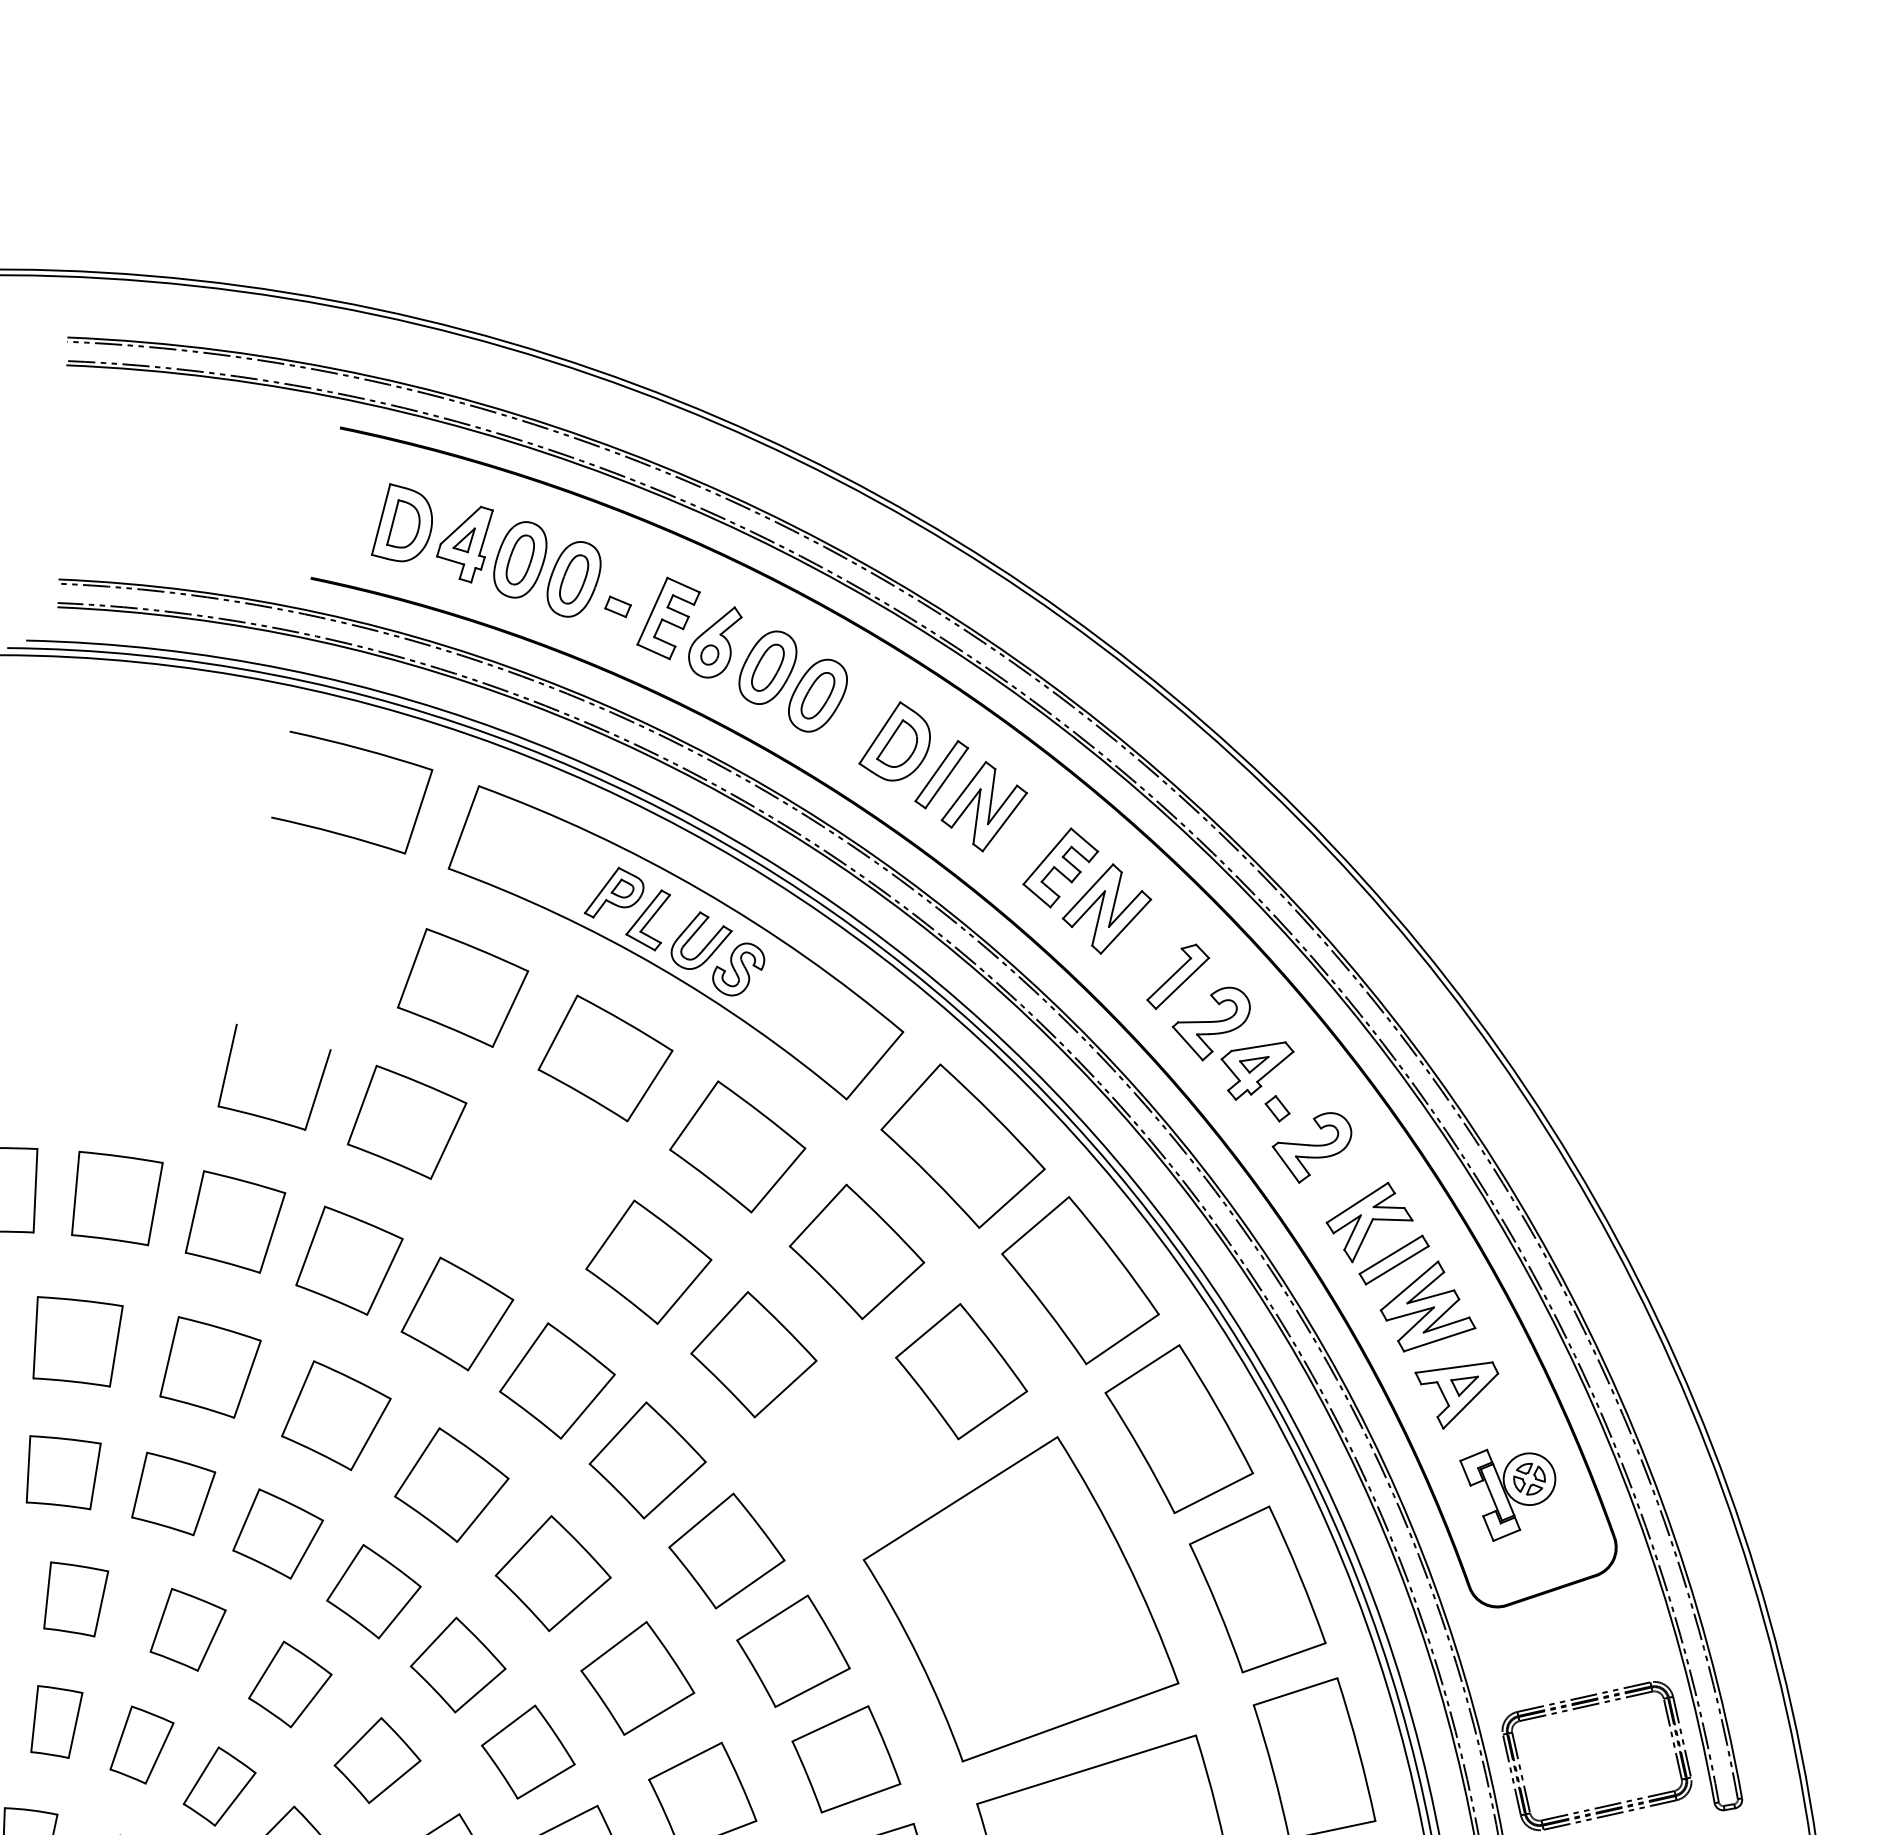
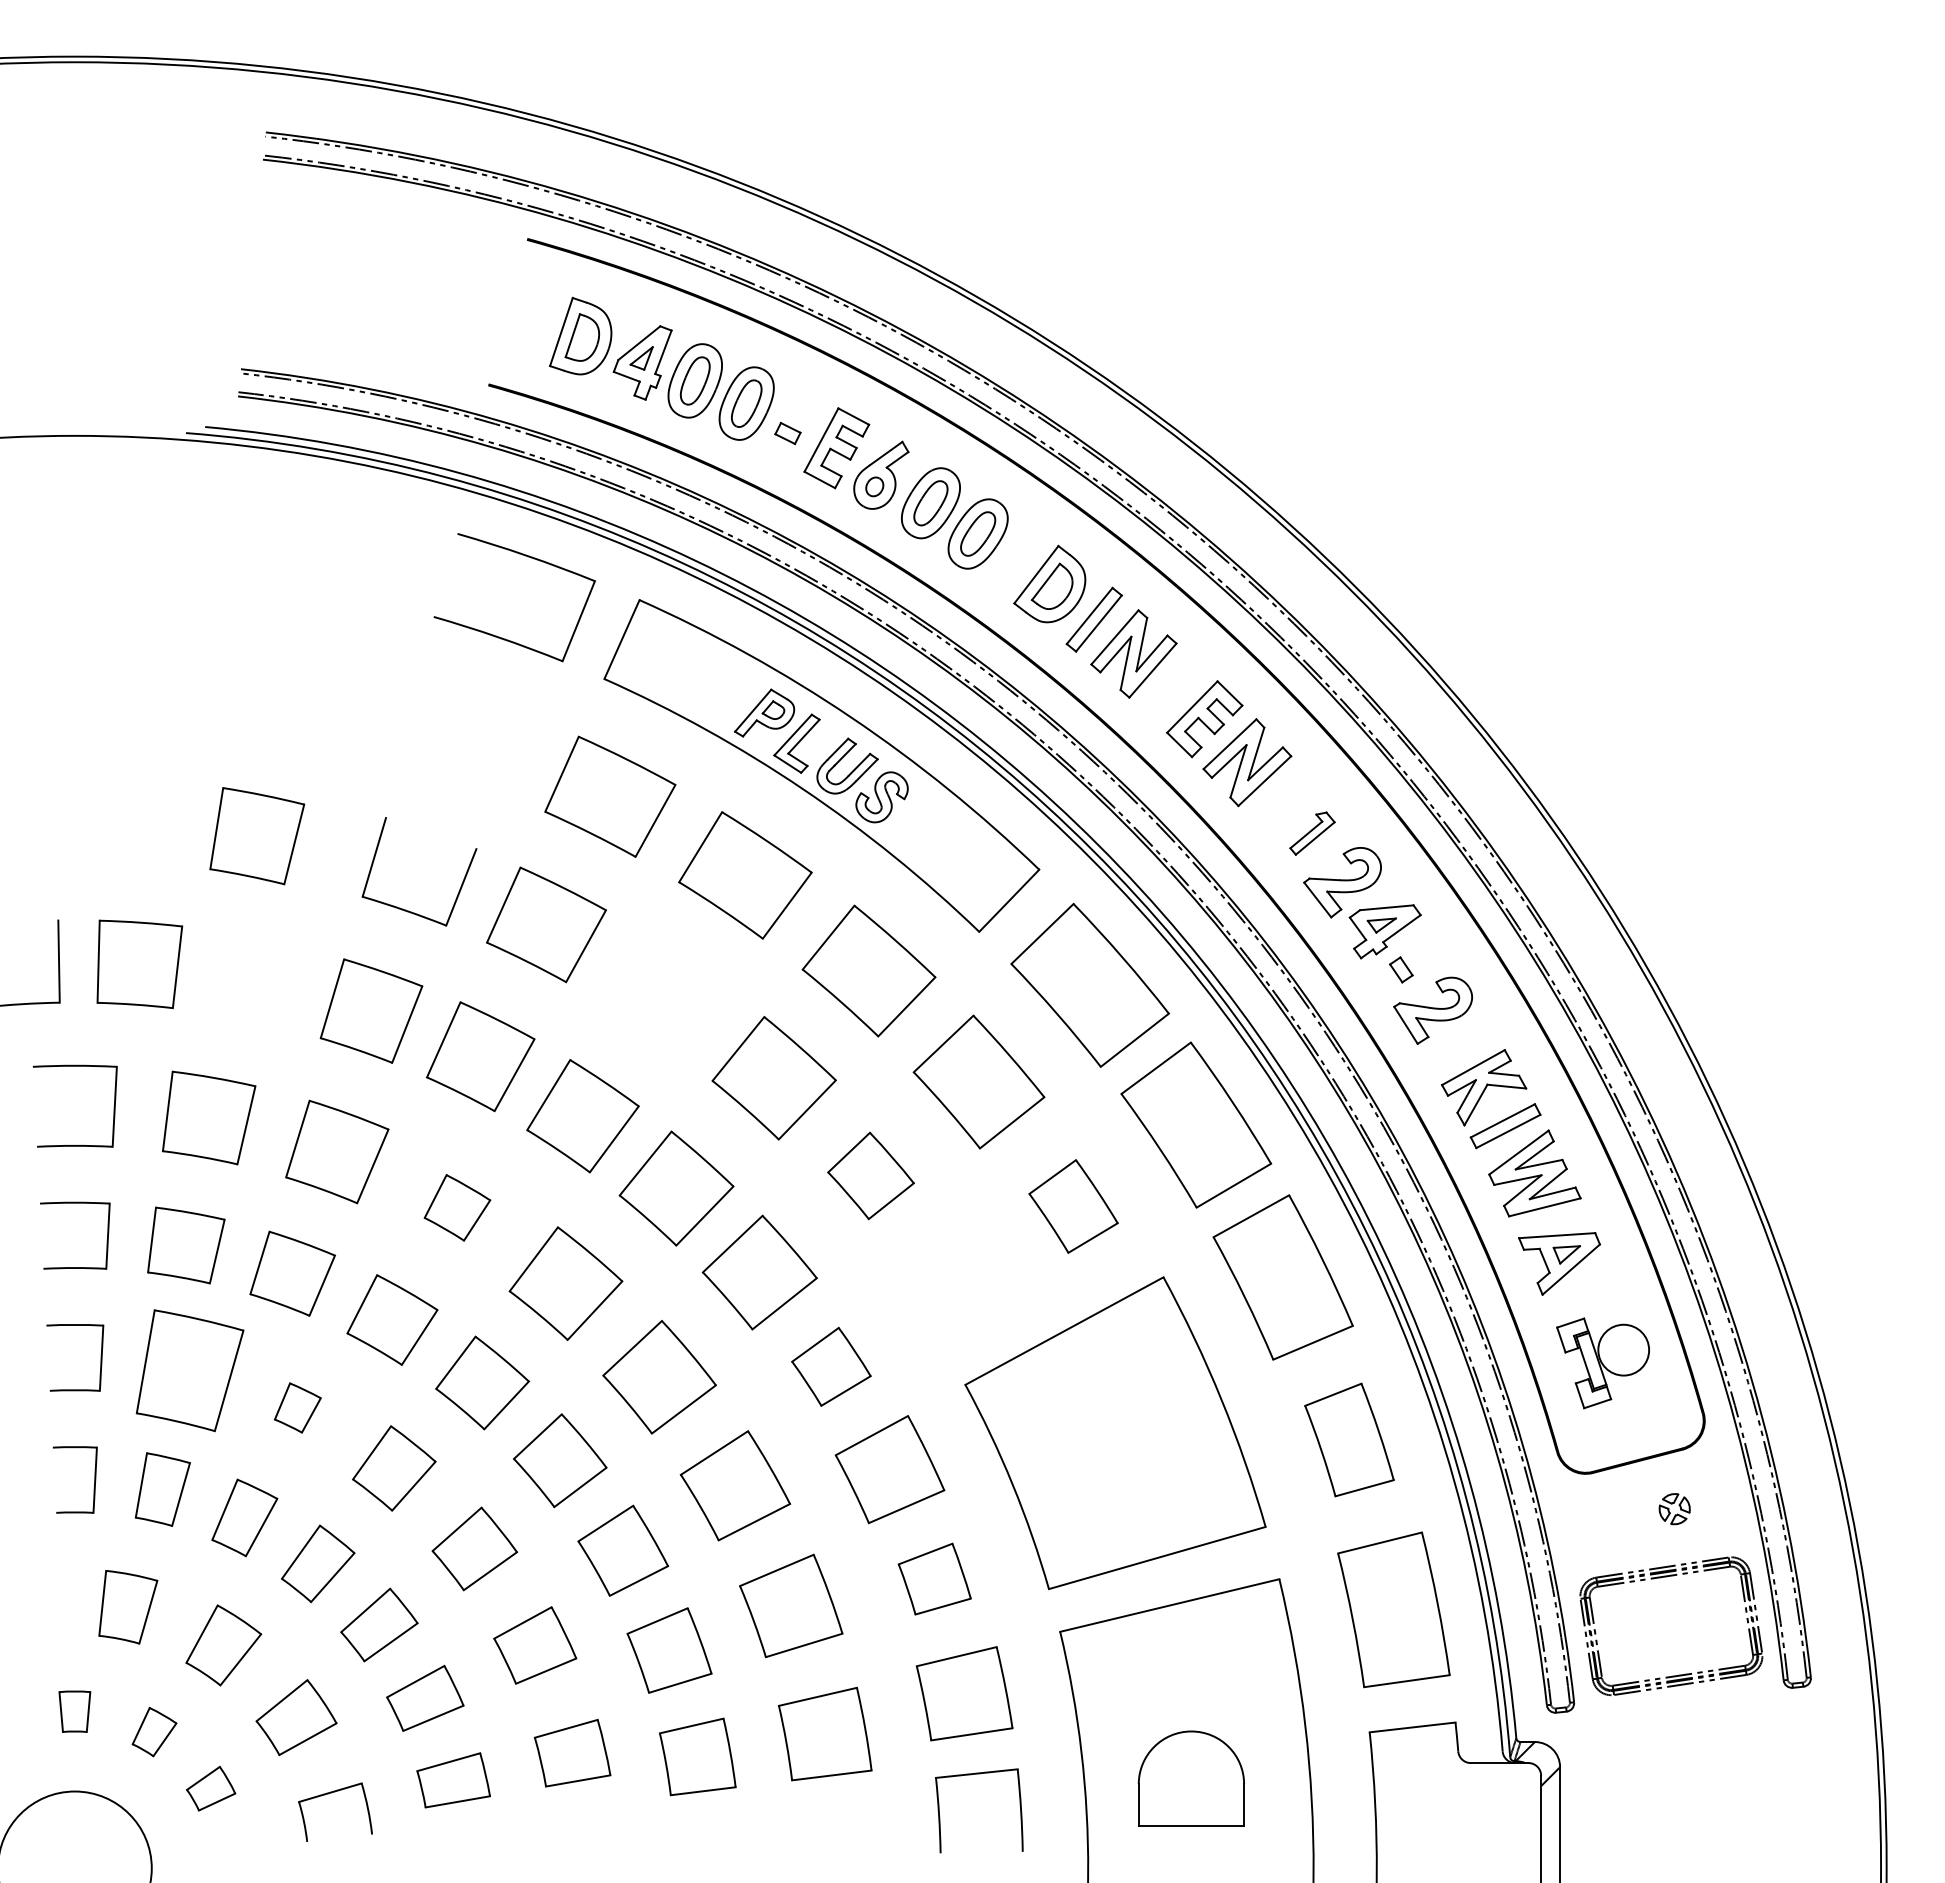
part: (1177, 976) -> (1312, 833), size x0.7
part: (117, 1198) -> (257, 836), moved
part: (753, 1354) -> (870, 1175), size x0.7
part: (961, 1371) -> (1073, 1206), size x0.7
part: (336, 1415) -> (457, 1207), size x0.6
part: (1529, 1479) -> (1674, 1509), moved
part: (726, 1550) -> (831, 1366), size x0.7
part: (1257, 1588) -> (1349, 1439), size x0.7
part: (75, 1599) -> (189, 1370), size x1.6
part: (187, 1629) -> (297, 1407), size x0.6
part: (845, 1758) -> (934, 1578), size x0.7

